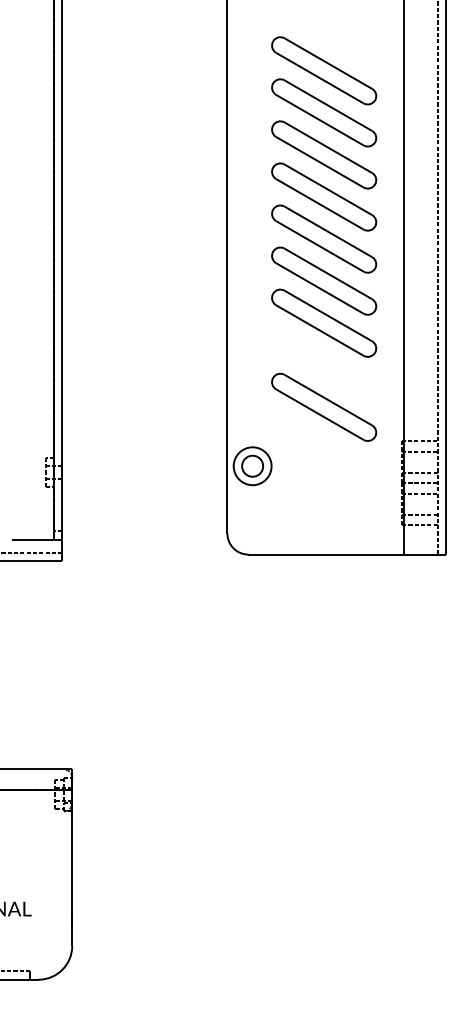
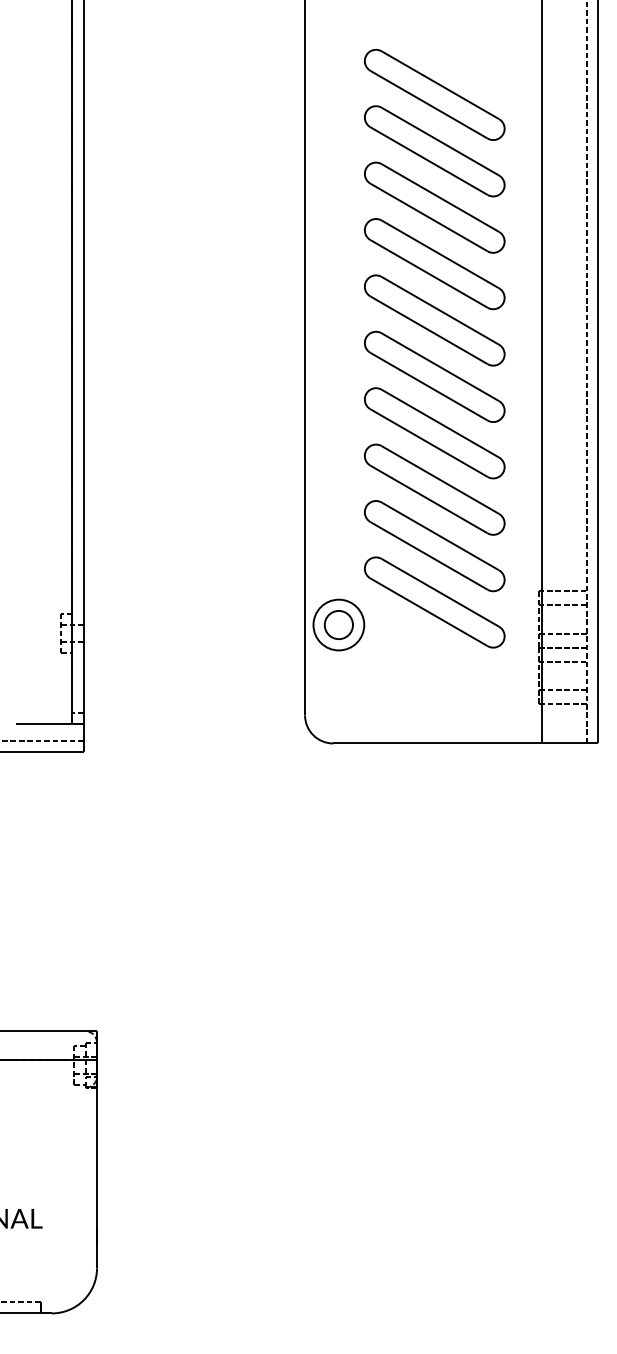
part: (324, 364) -> (435, 488), added
part: (324, 448) -> (435, 601), added

